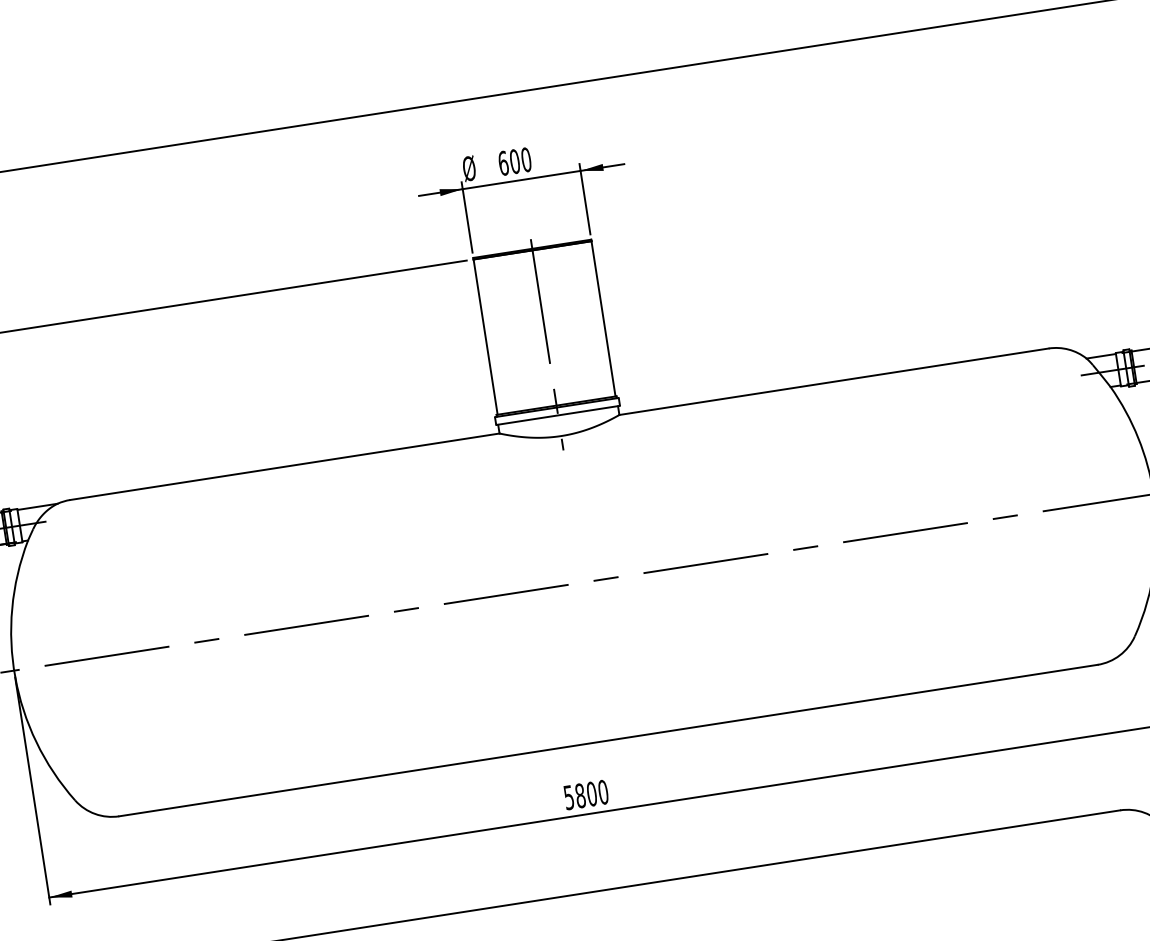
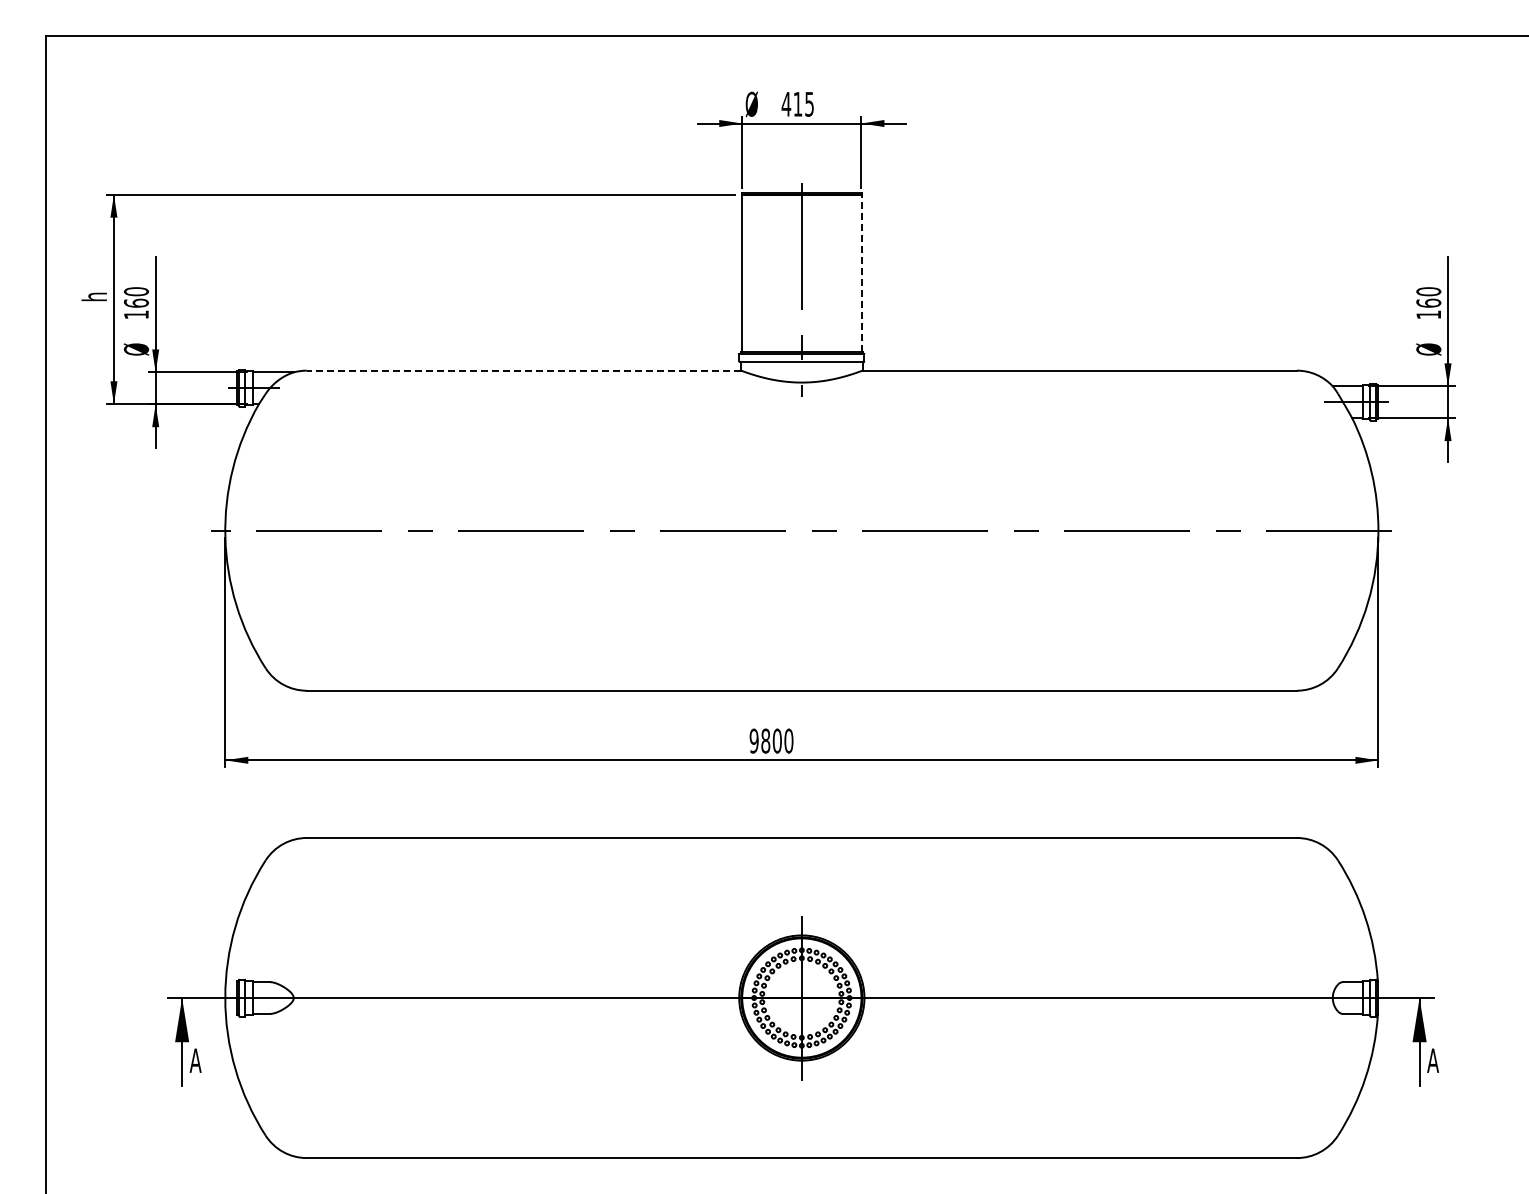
text: (514, 160) -> (797, 103), 600 -> 415
line: (603, 319) -> (861, 273), solid -> dashed
line: (284, 466) -> (523, 370), solid -> dashed
text: (568, 797) -> (753, 740), 5800 -> 9800

